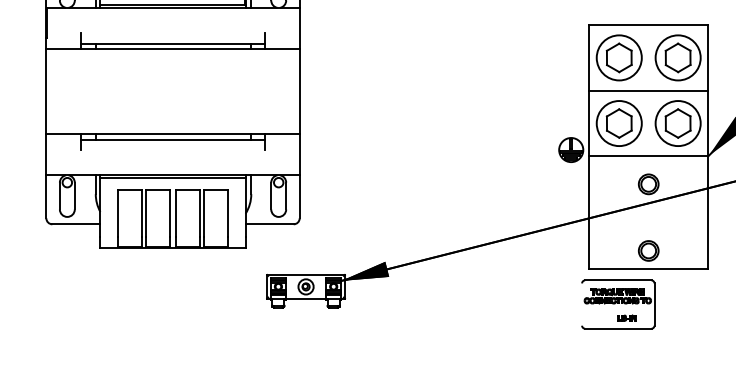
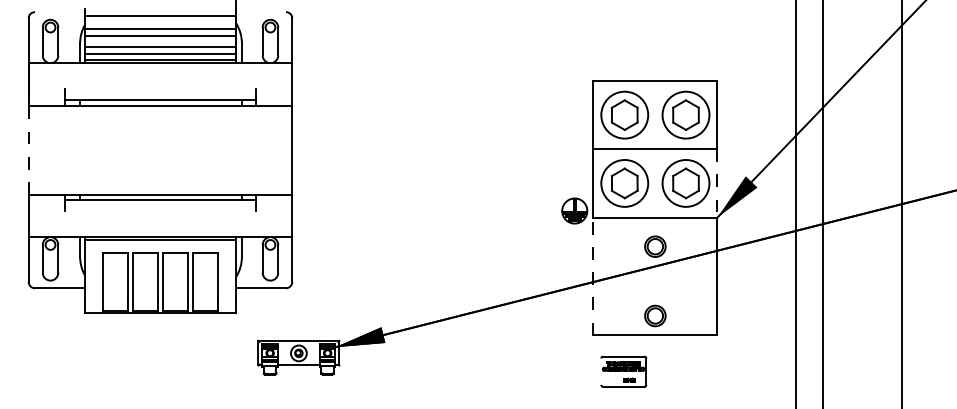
line: (46, 90) -> (28, 149), solid -> dashed
line: (708, 123) -> (717, 183), solid -> dashed
line: (589, 212) -> (593, 276), solid -> dashed
part: (618, 304) -> (623, 371), size x0.6

